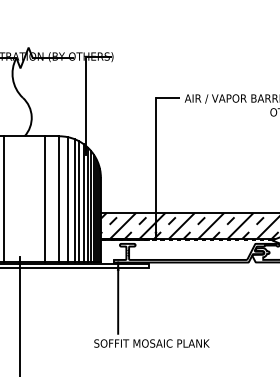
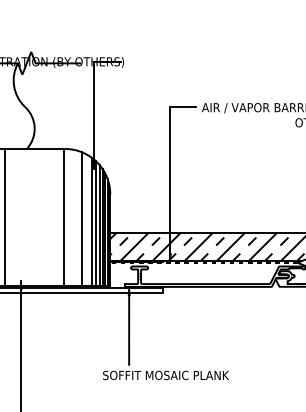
line: (44, 198) -> (48, 216), removed
line: (67, 199) -> (73, 218), removed
line: (79, 201) -> (86, 220), removed

